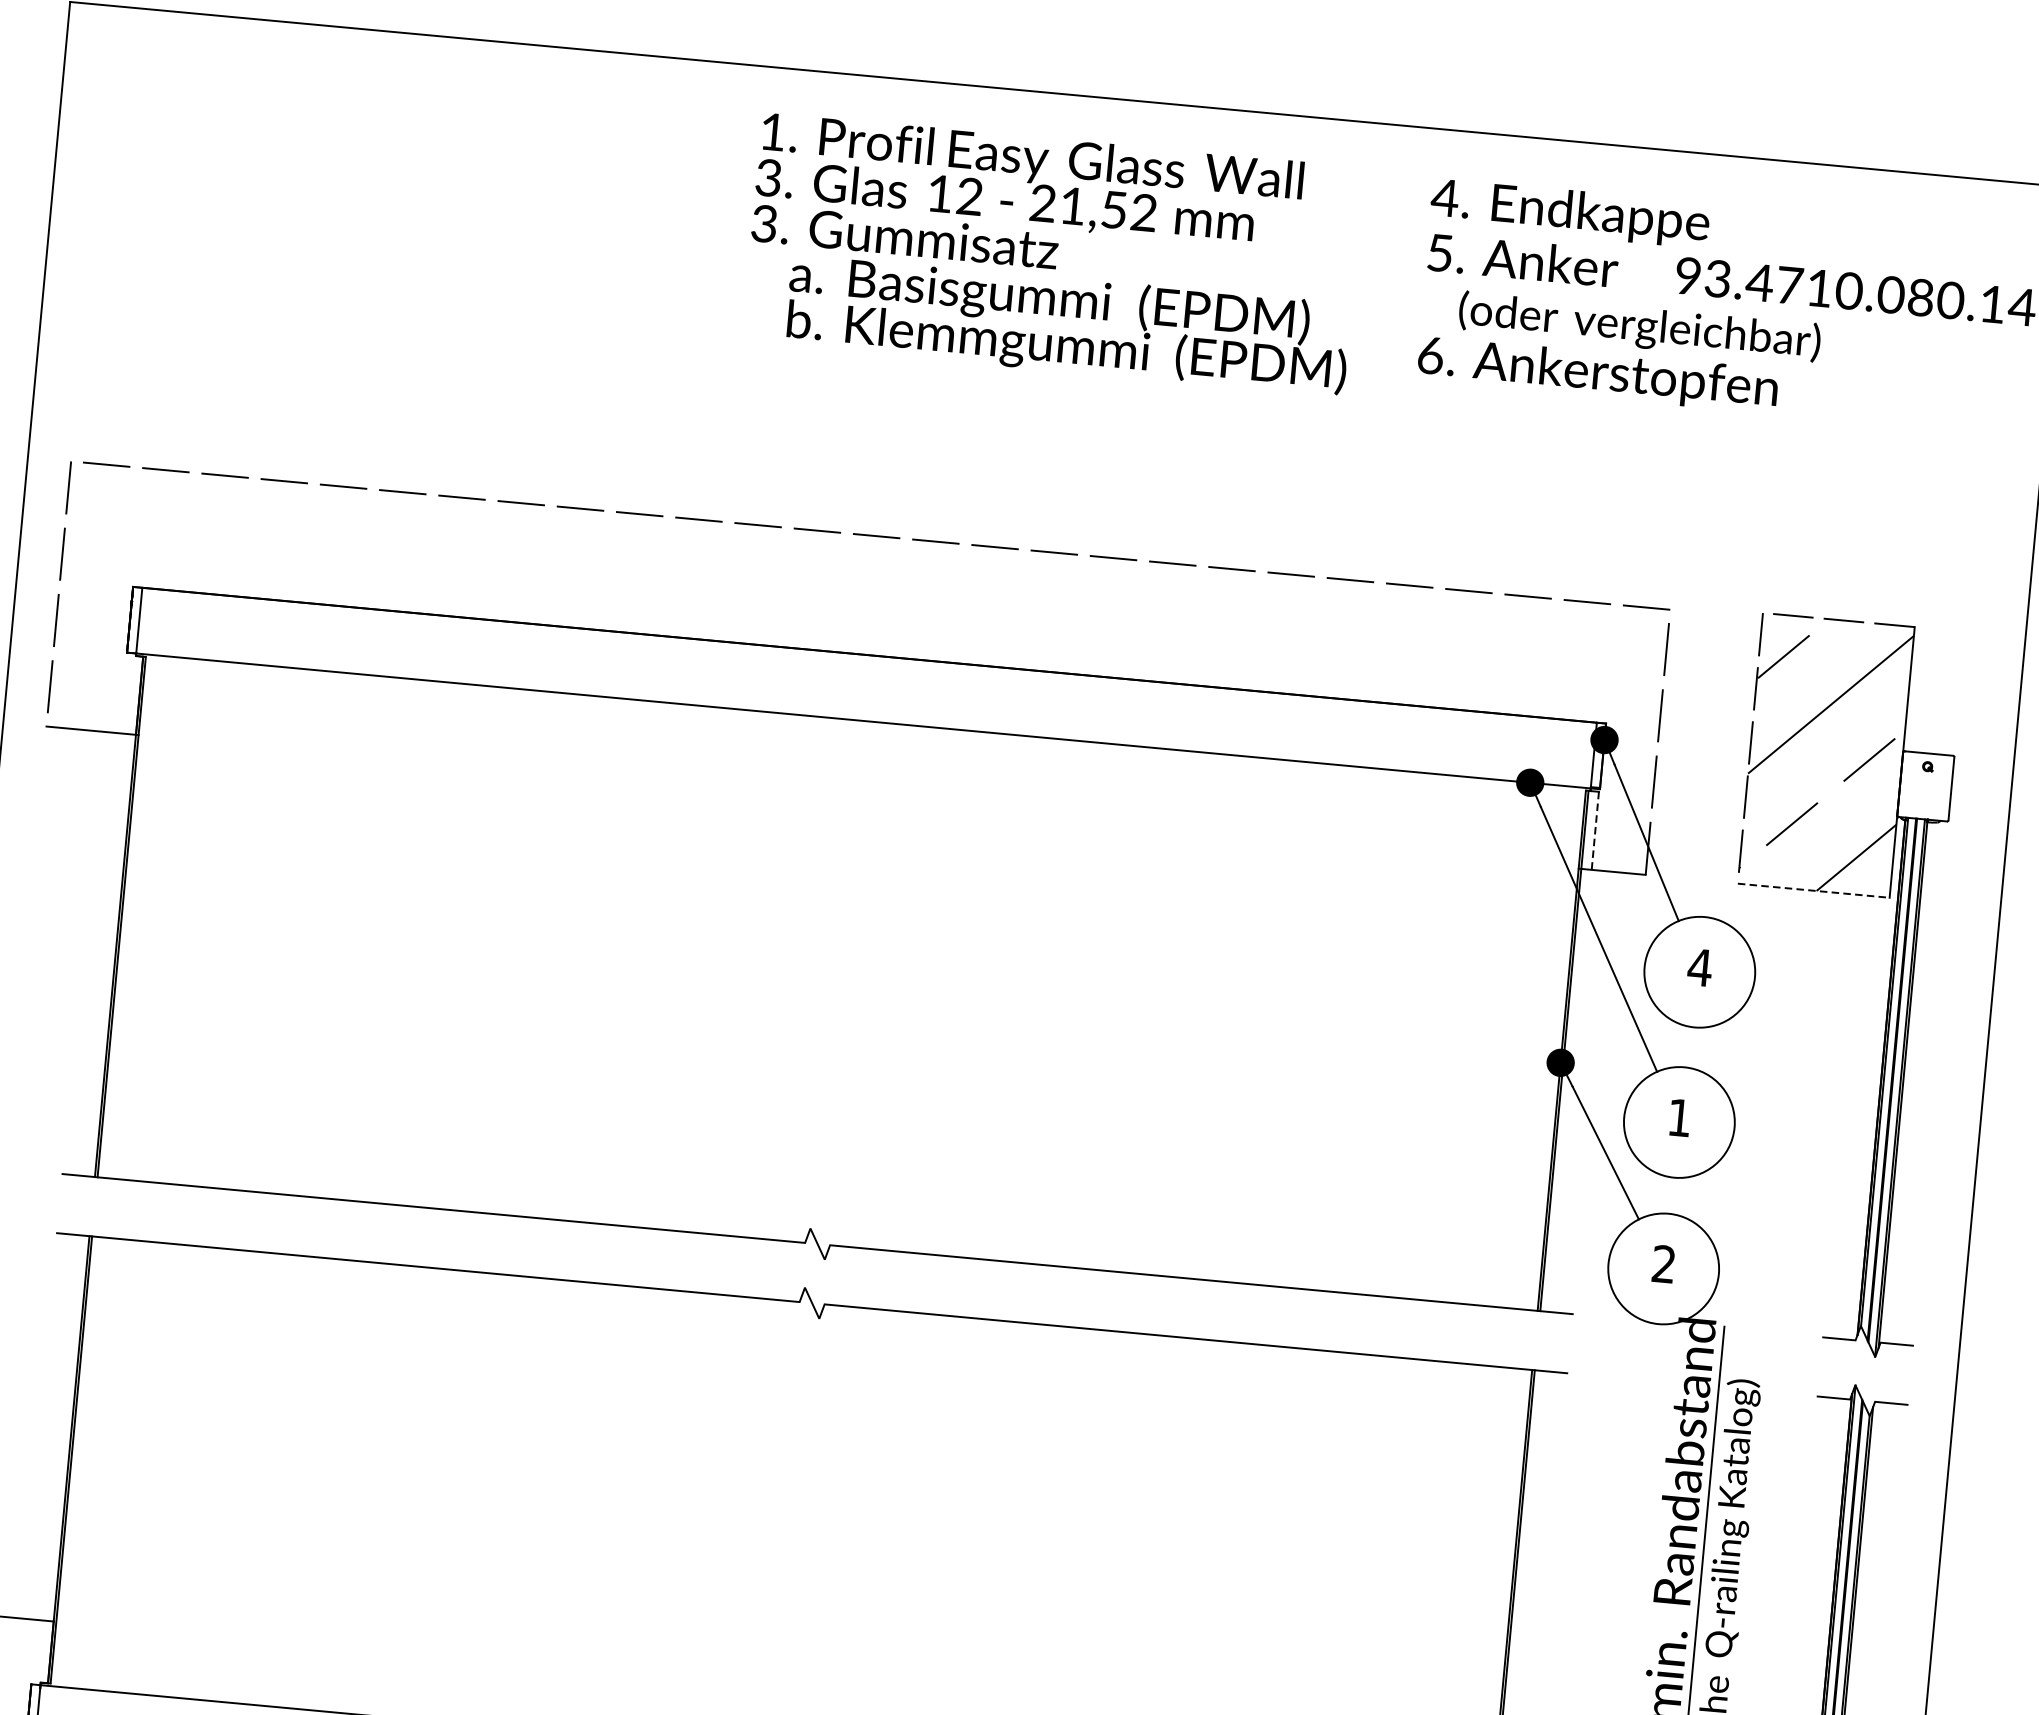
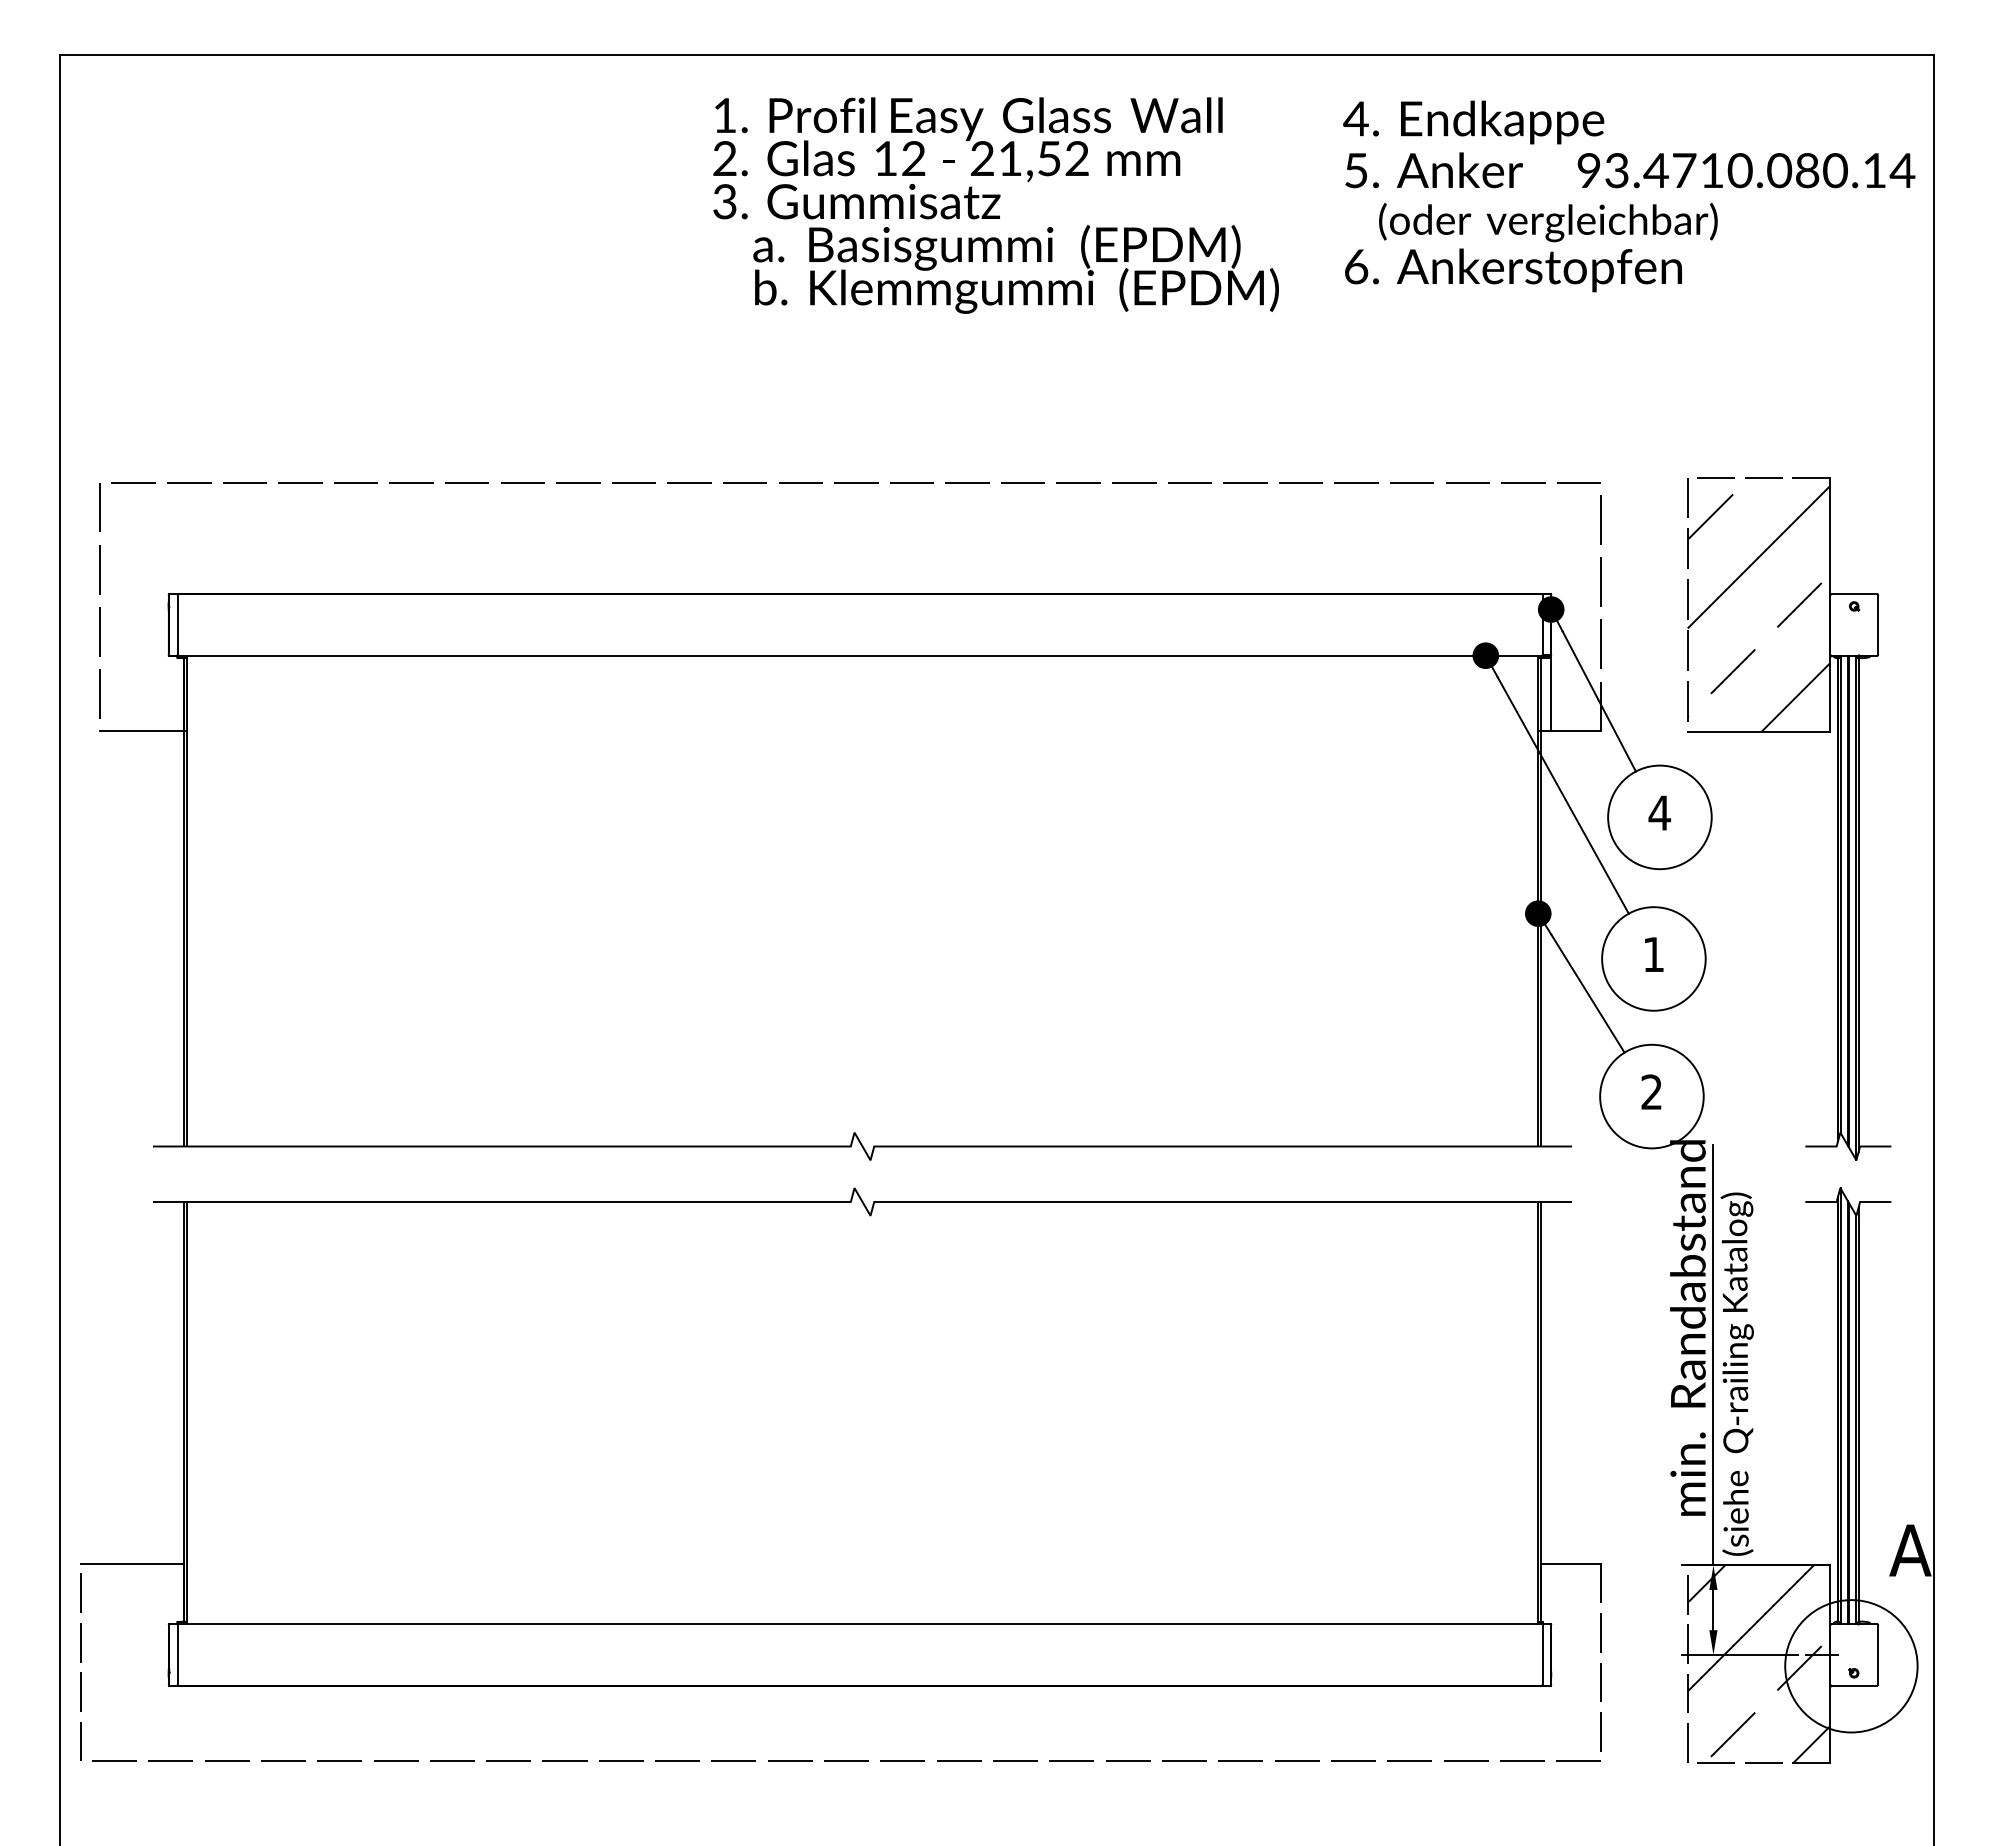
text: (768, 178) -> (724, 159), 3. -> 2.
line: (1595, 830) -> (1550, 694), dashed -> solid
line: (1814, 890) -> (1759, 731), dashed -> solid

